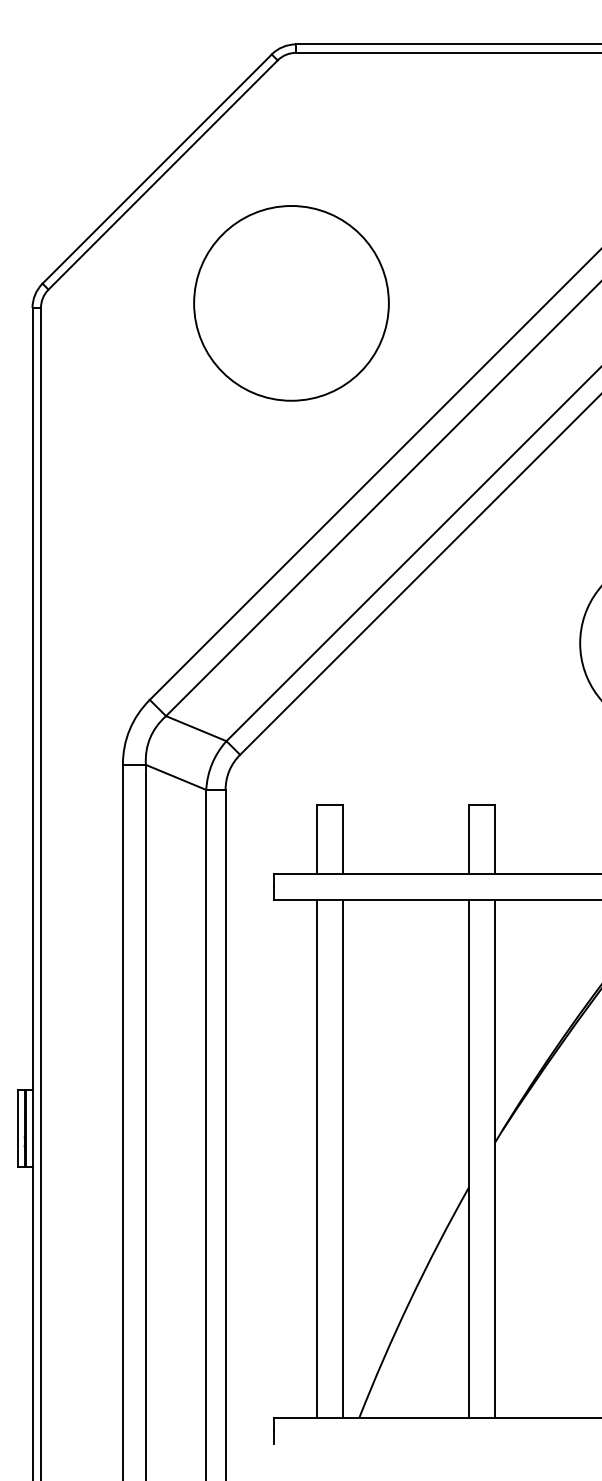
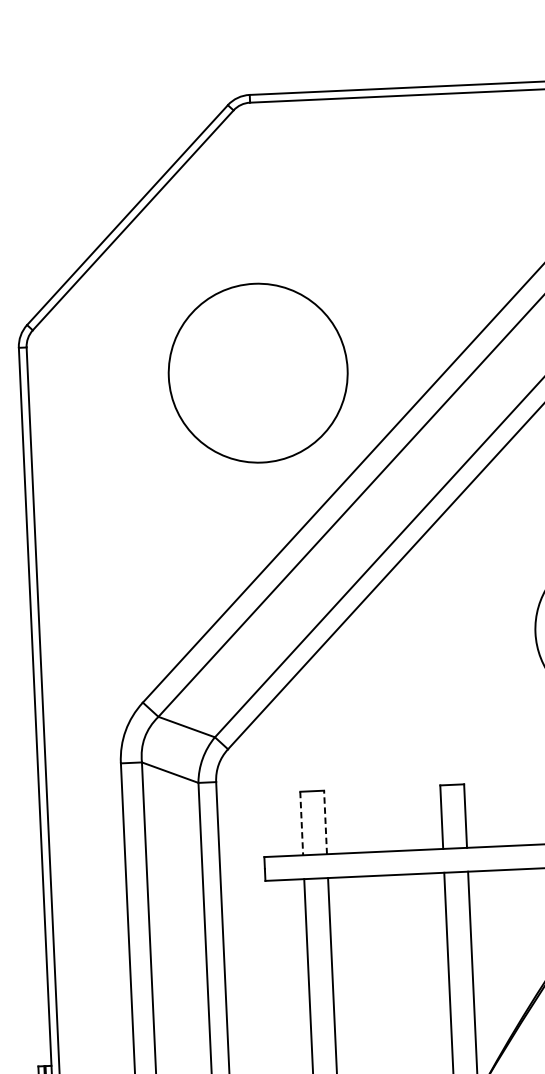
circle: (291, 303) -> (258, 373), moved
line: (316, 839) -> (301, 823), solid -> dashed
line: (342, 839) -> (325, 822), solid -> dashed

